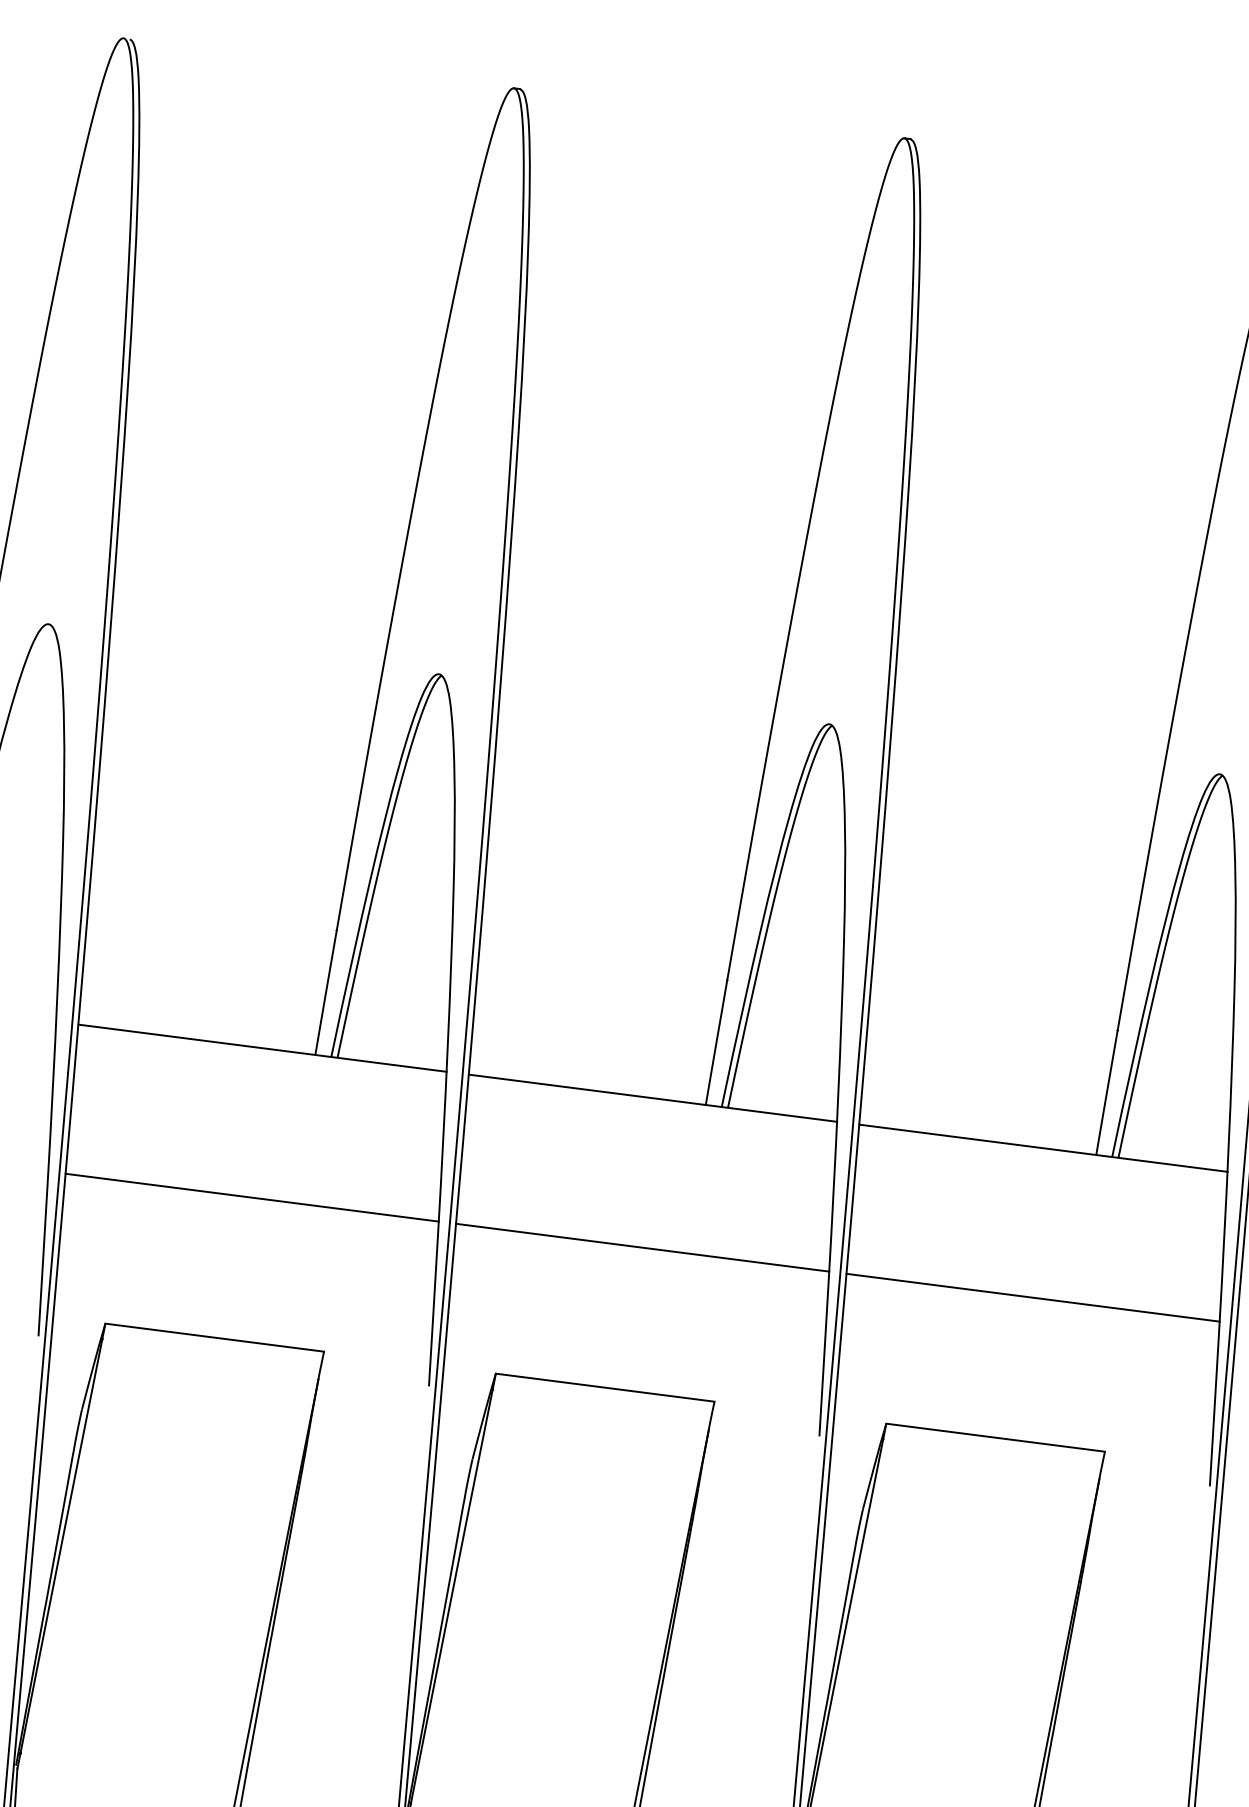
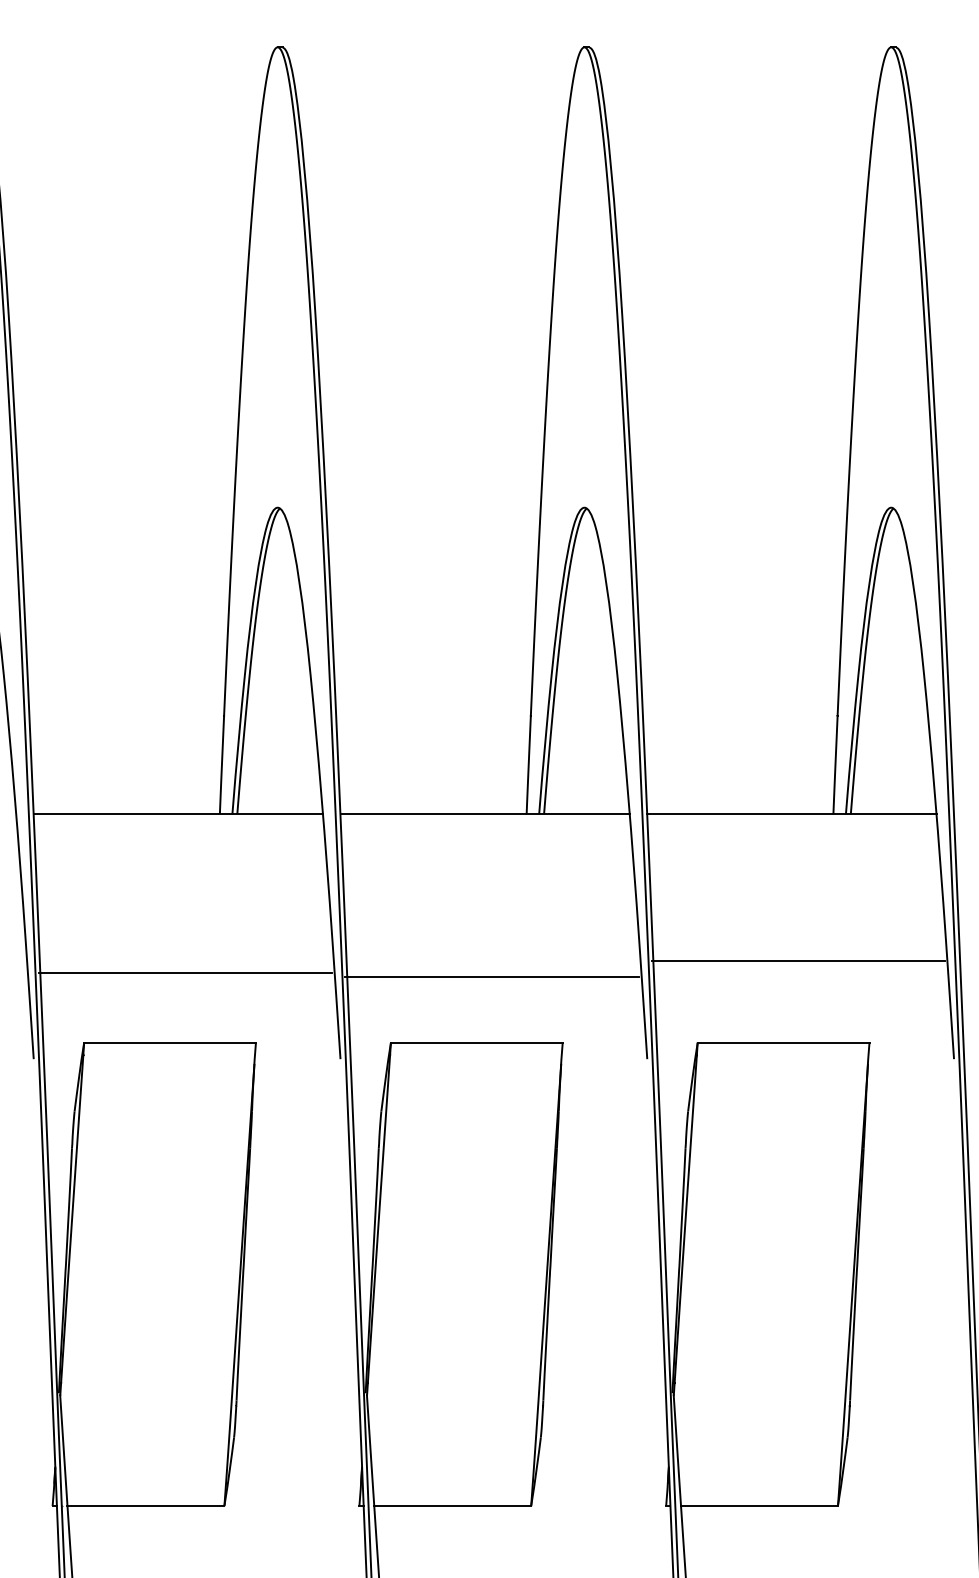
line: (251, 1197) -> (184, 972), moved
line: (642, 1247) -> (491, 976), moved
line: (1032, 1297) -> (798, 960), moved

